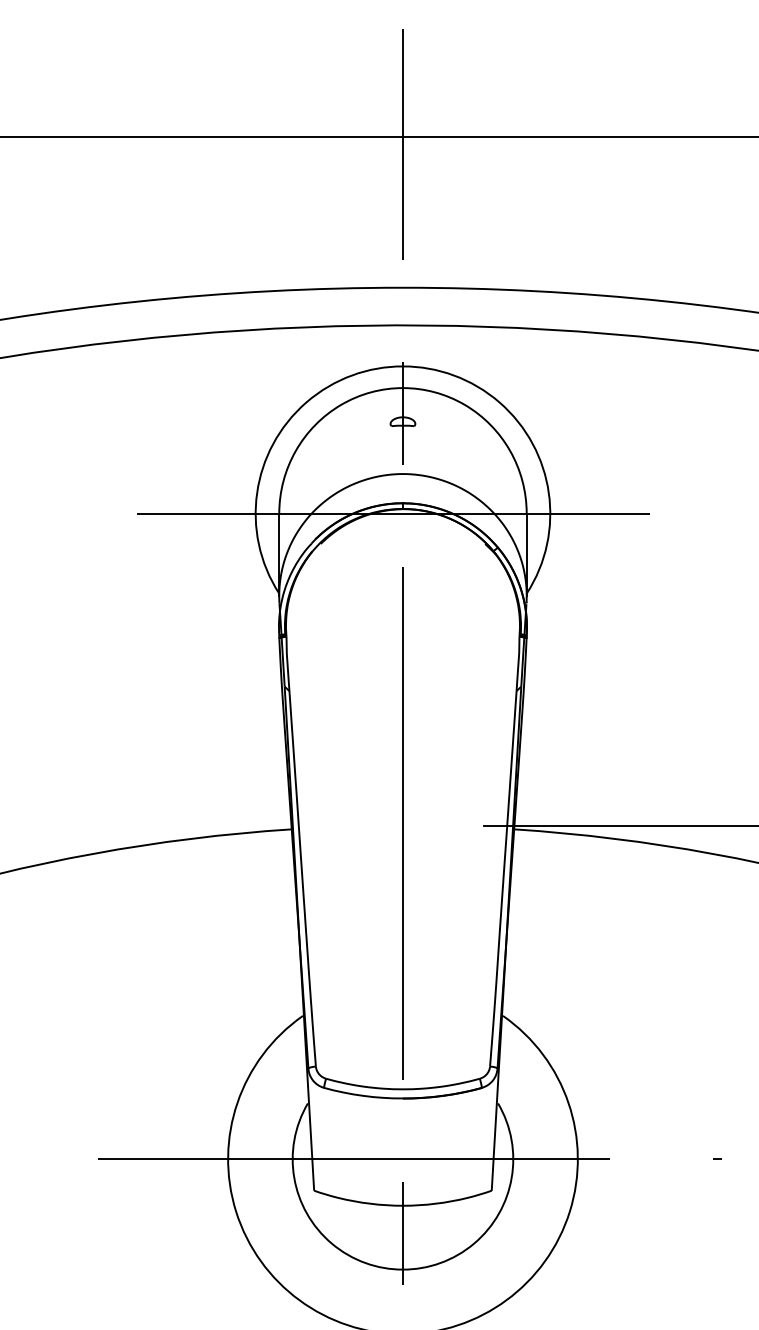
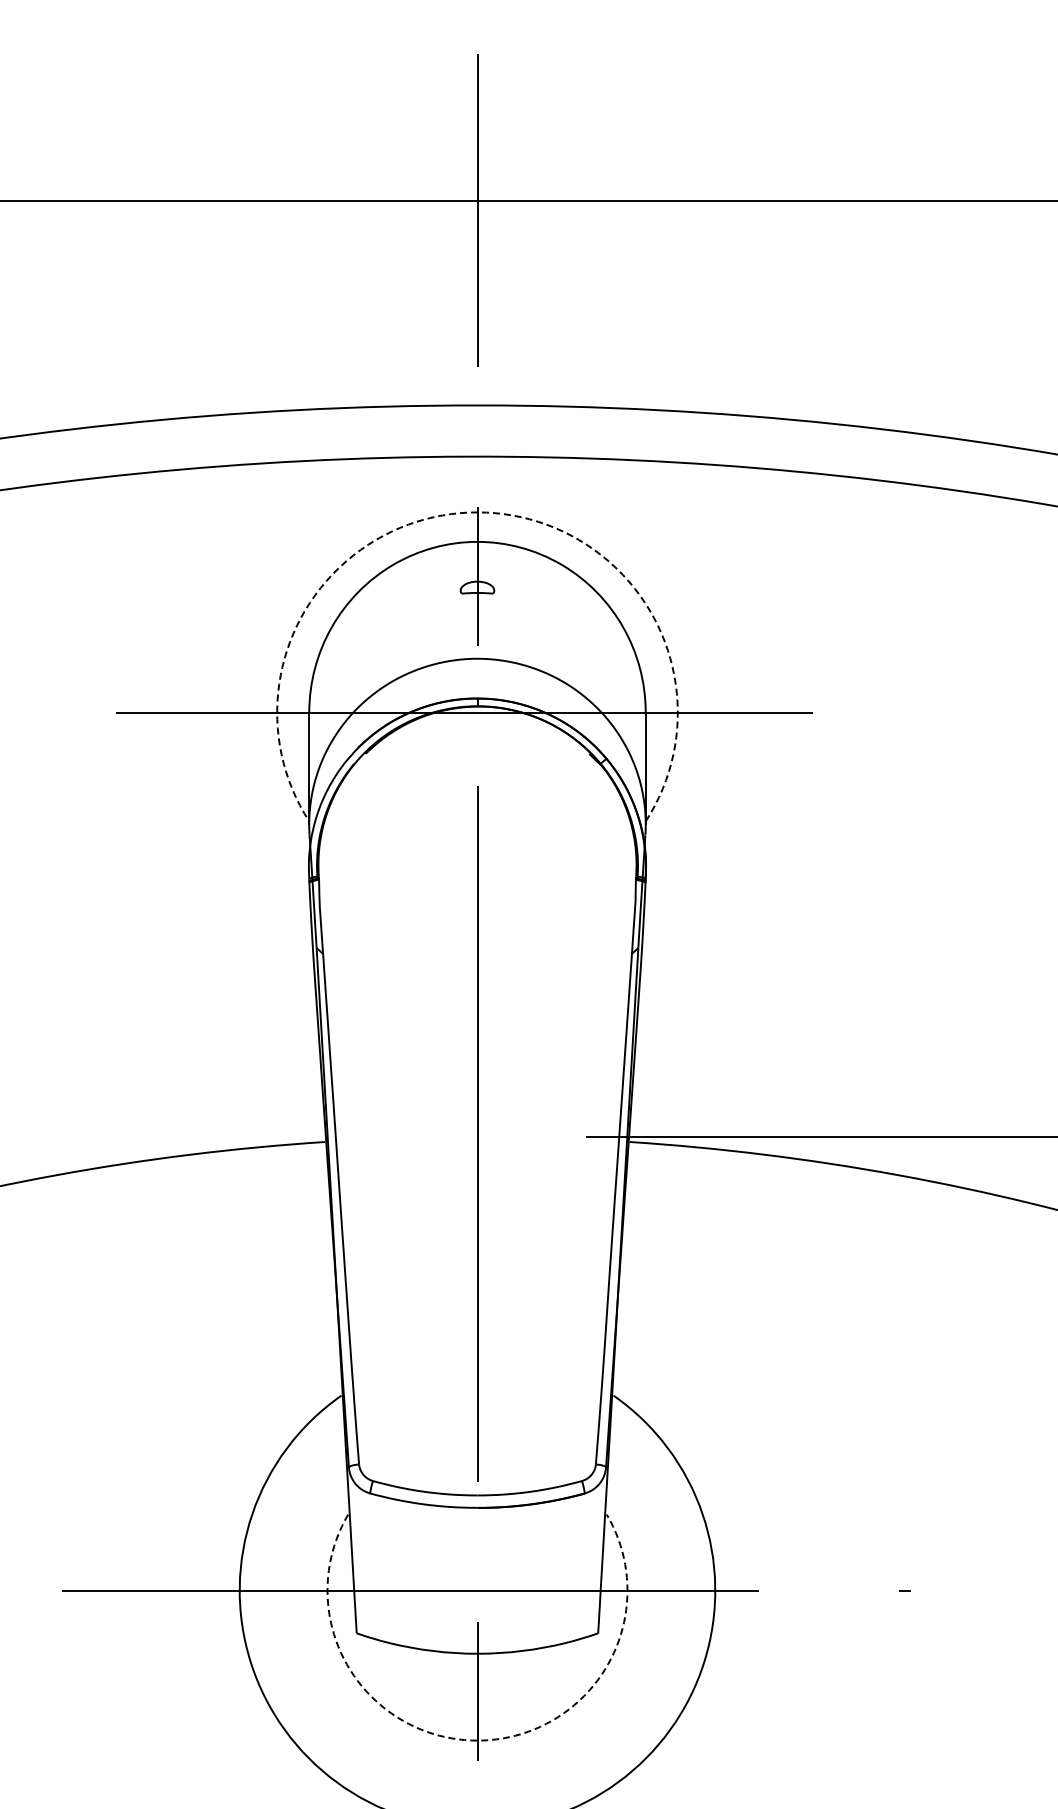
arc: (402, 366) -> (477, 512), solid -> dashed
arc: (402, 1269) -> (477, 1740), solid -> dashed

